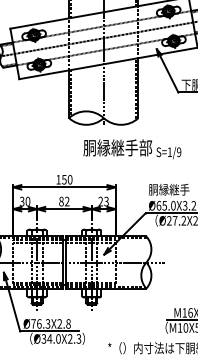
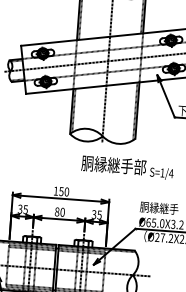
text: (178, 152) -> (170, 173), S=1/9 -> S=1/4
text: (27, 201) -> (25, 209), 30 -> 35
text: (67, 201) -> (62, 212), 82 -> 80
text: (103, 201) -> (96, 214), 23 -> 35

